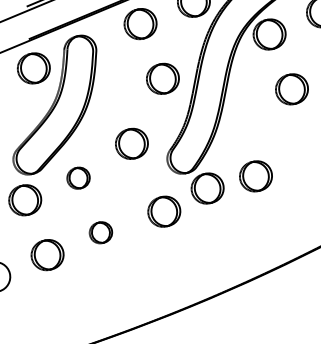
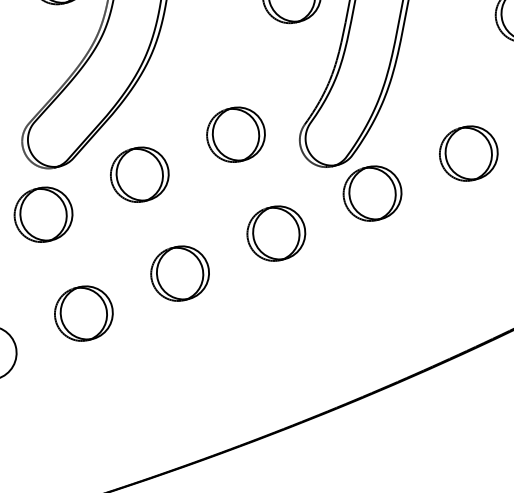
part: (131, 143) -> (235, 134), moved
part: (255, 176) -> (467, 153), moved
part: (78, 178) -> (139, 175), size x1.43
part: (164, 211) -> (276, 233), moved
part: (100, 232) -> (179, 272), size x1.43

